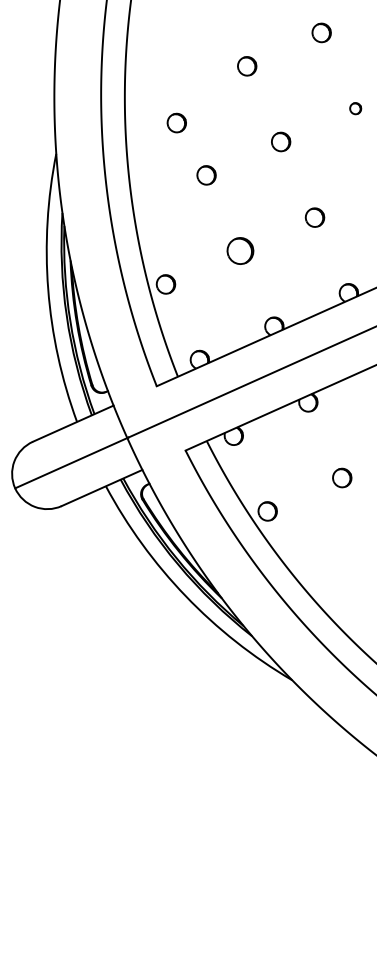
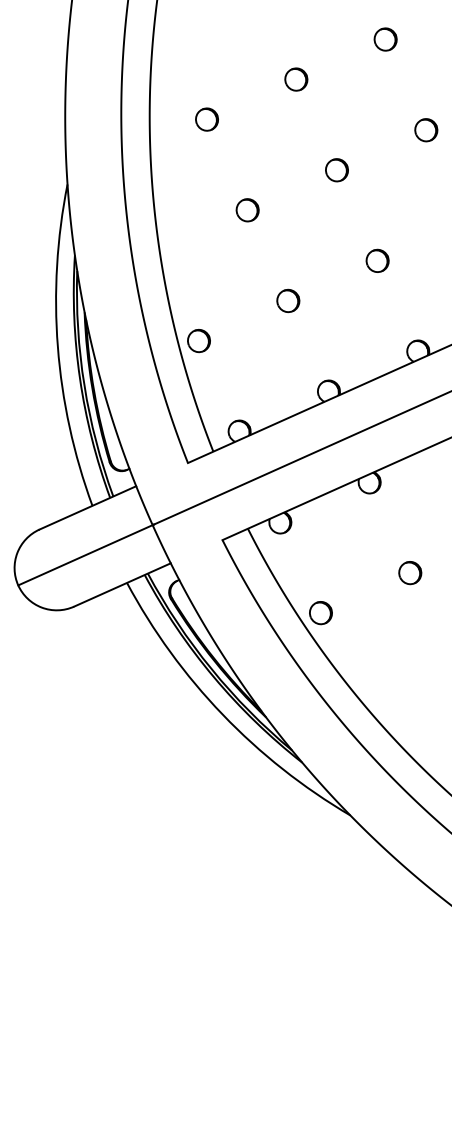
part: (355, 108) -> (426, 130), size x1.67
part: (176, 123) -> (206, 119), moved
part: (240, 250) -> (288, 300), size x0.71

